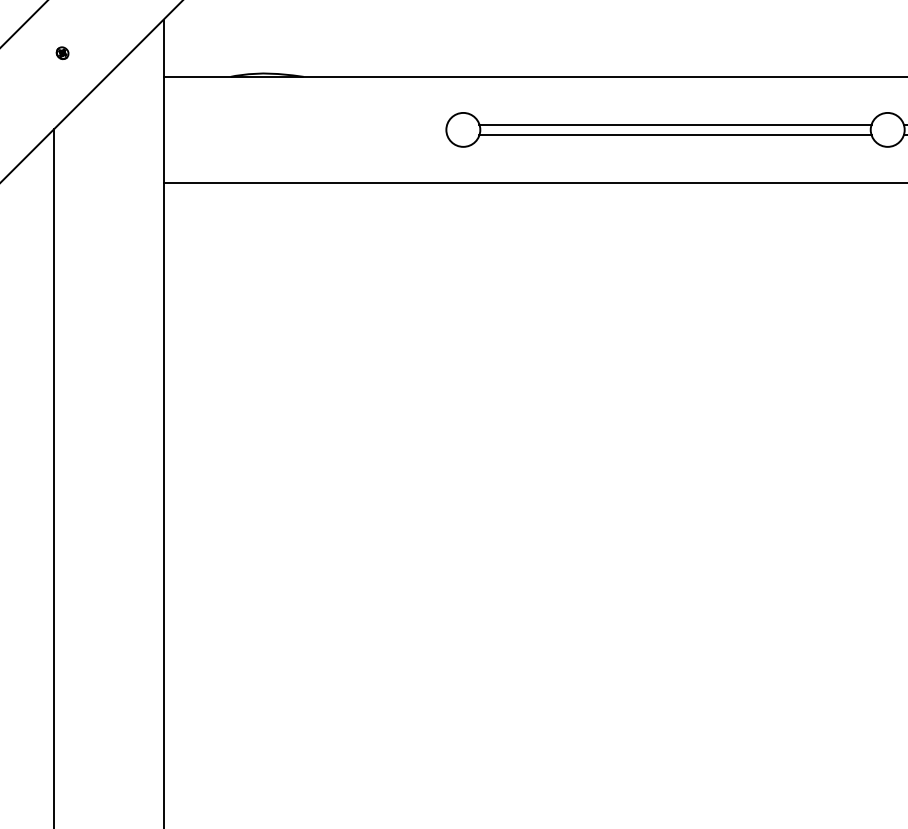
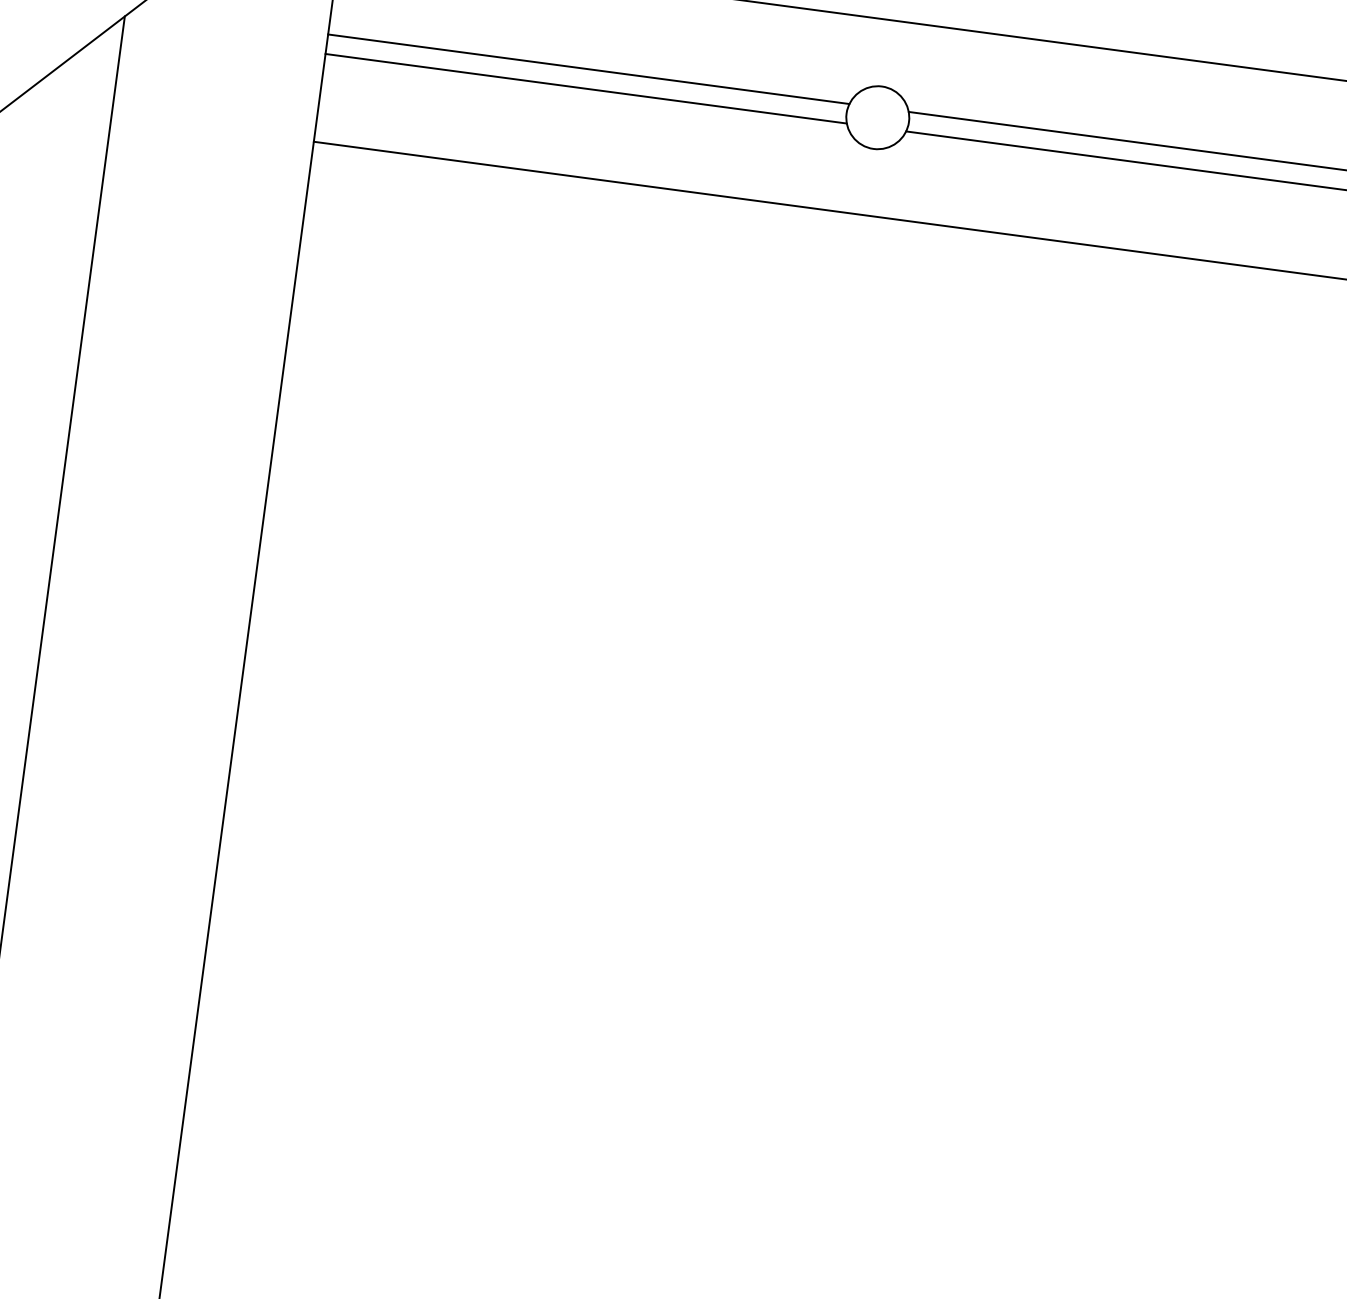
line: (305, 124) -> (588, 69), added
line: (305, 135) -> (586, 89), added

